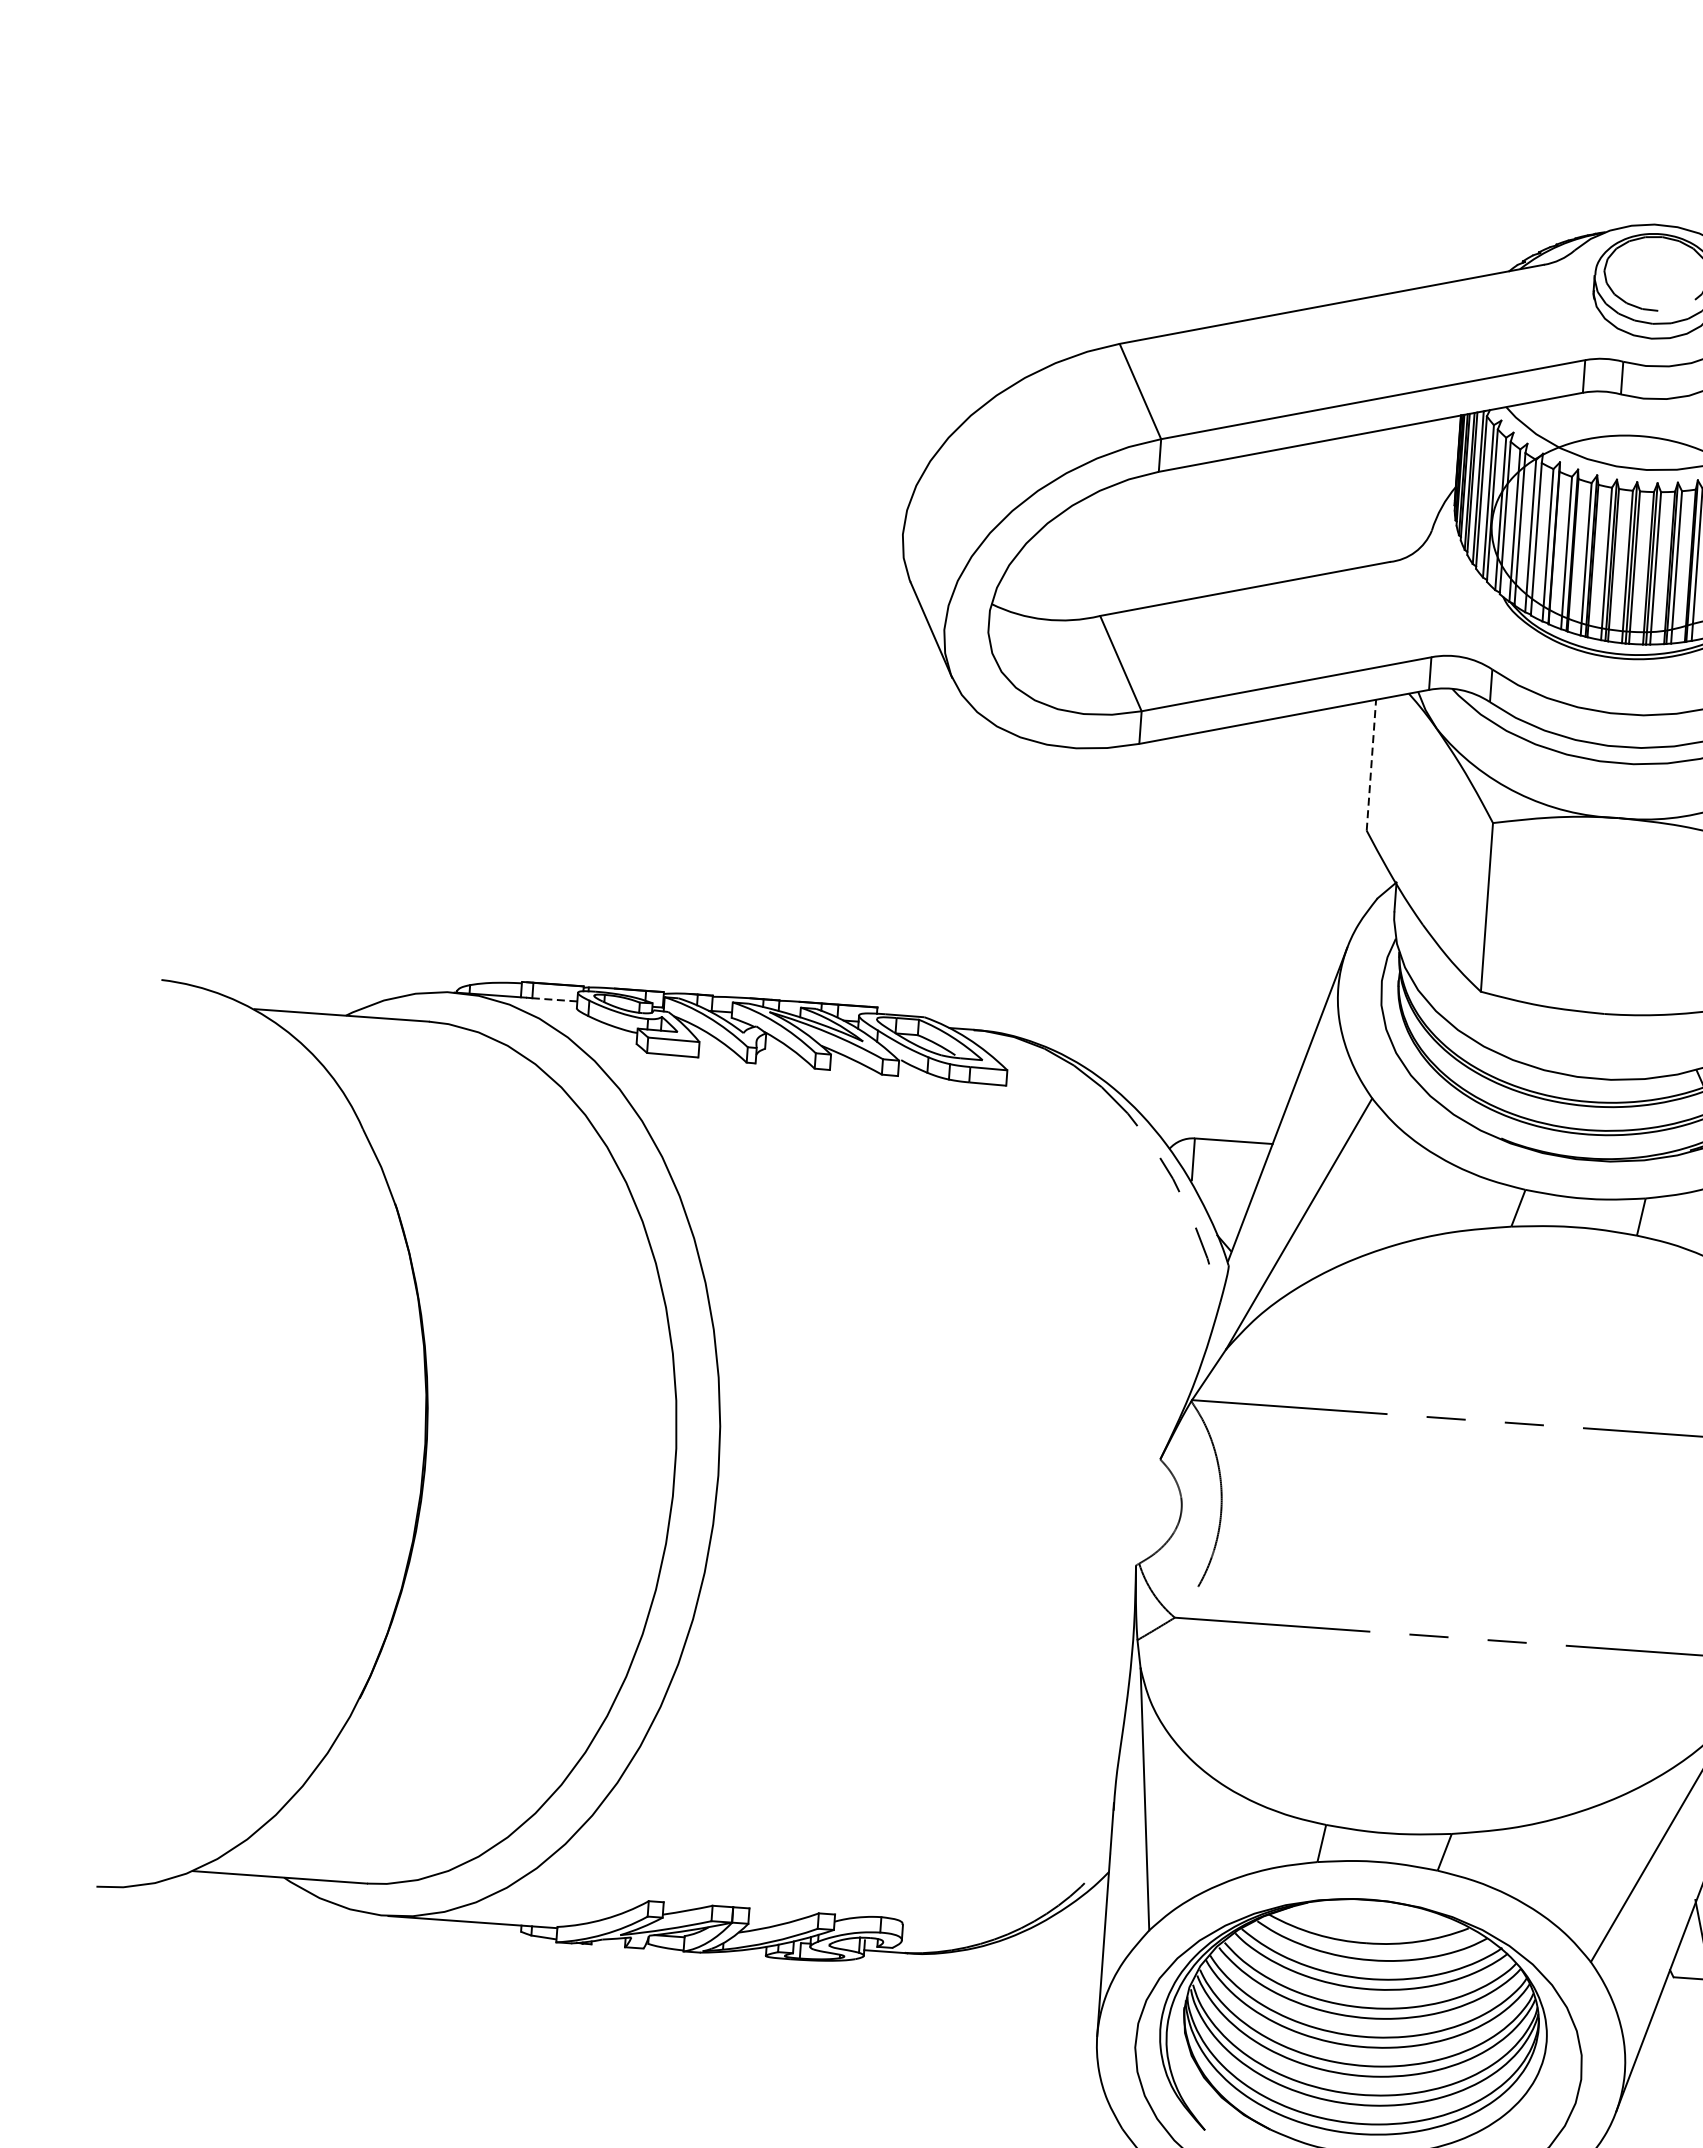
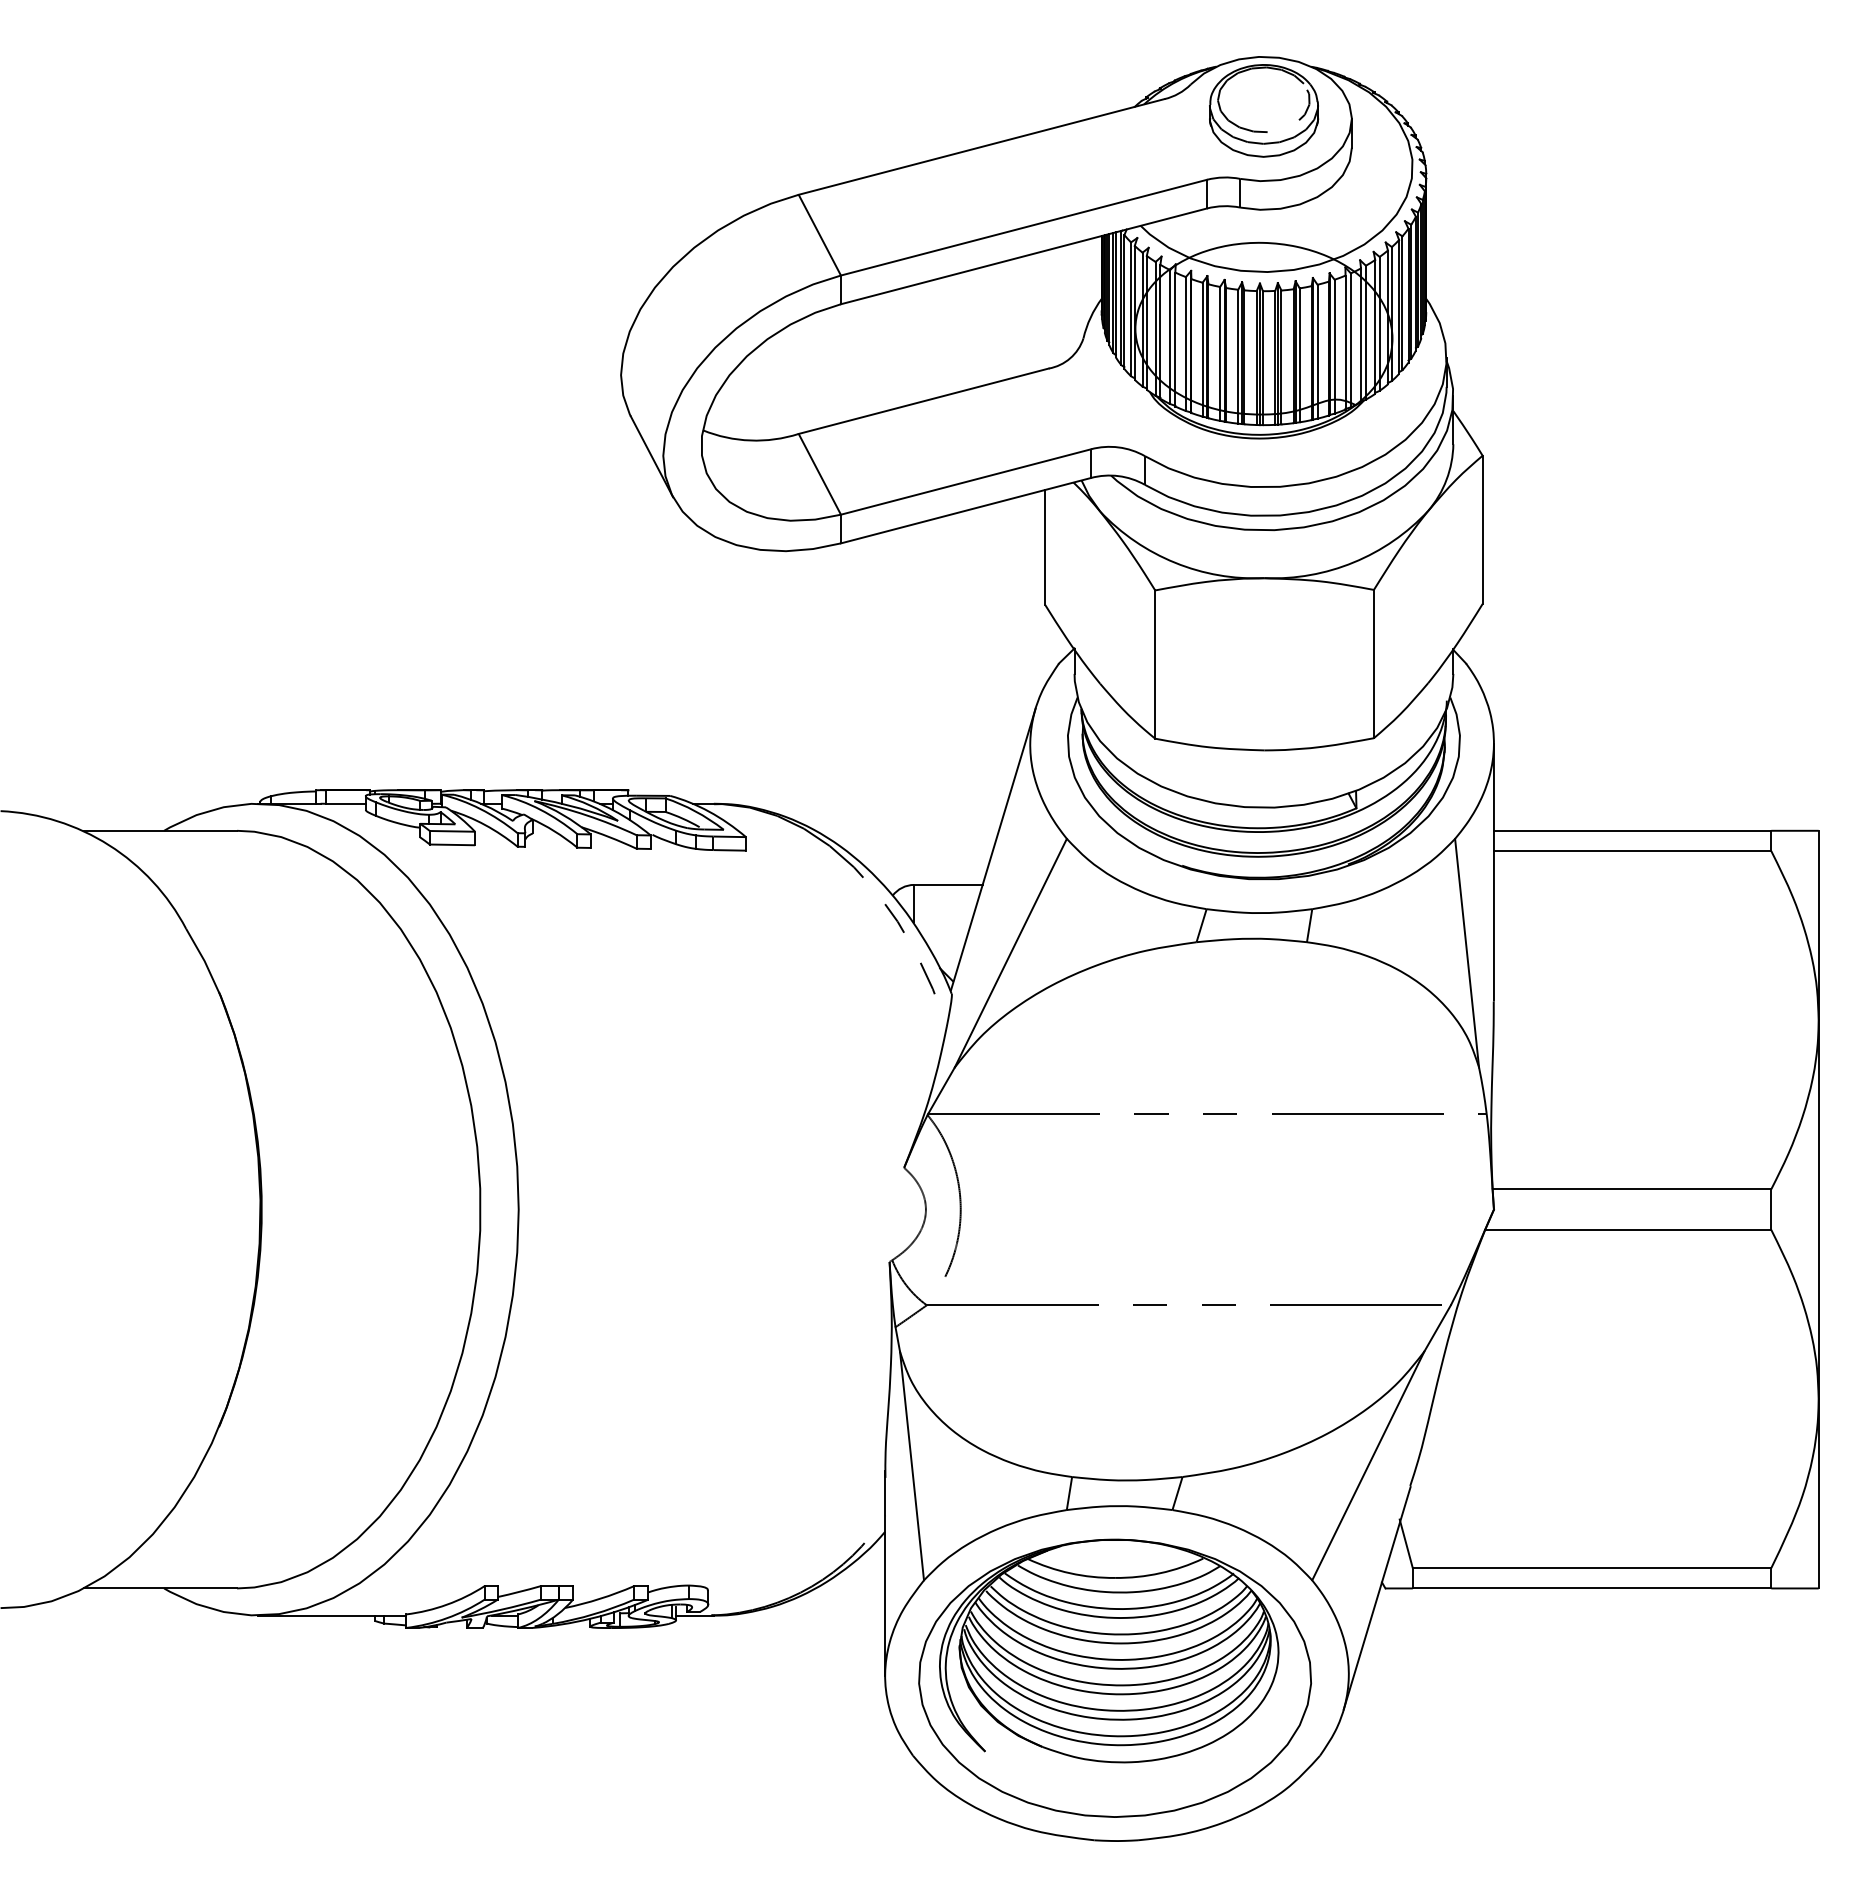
line: (1371, 765) -> (1045, 547), dashed -> solid
line: (554, 999) -> (345, 803), dashed -> solid

